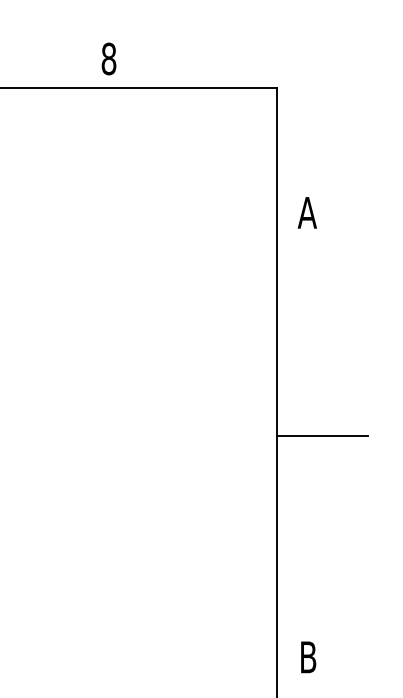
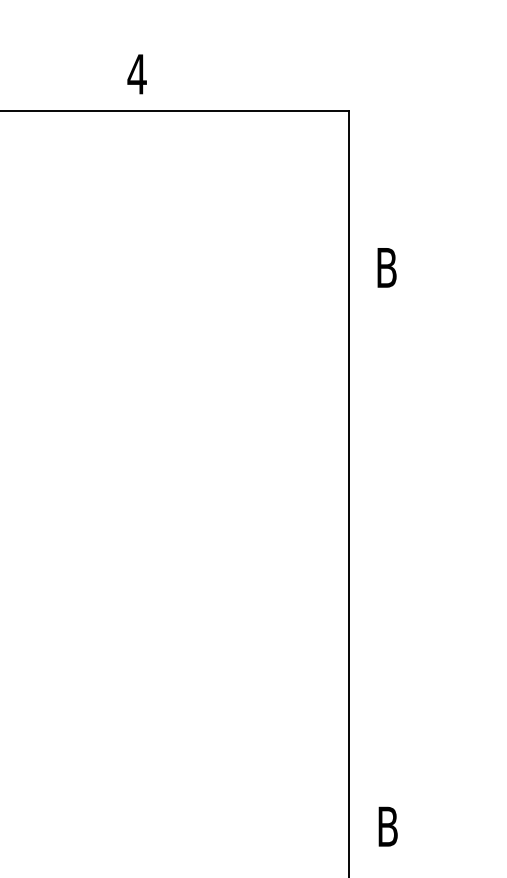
text: (108, 58) -> (136, 73), 8 -> 4
text: (307, 212) -> (386, 267), A -> B
line: (322, 436) -> (405, 548), removed

